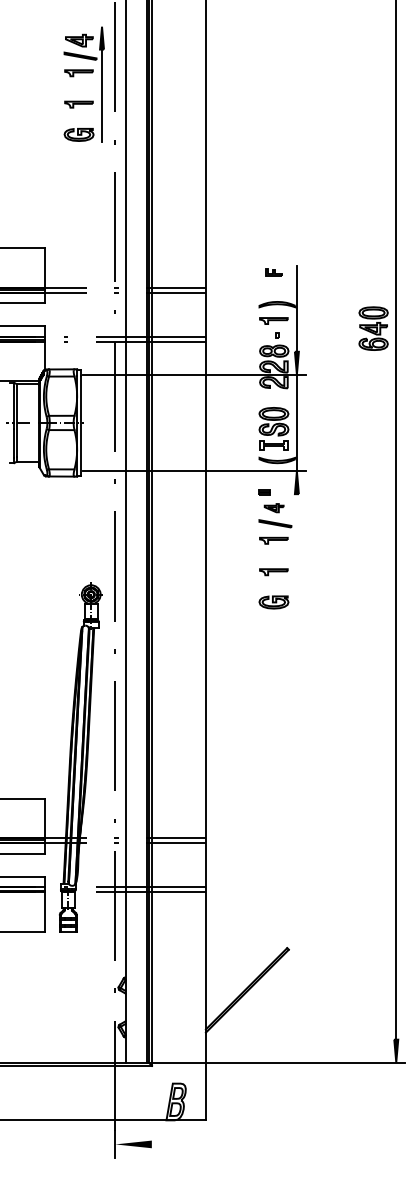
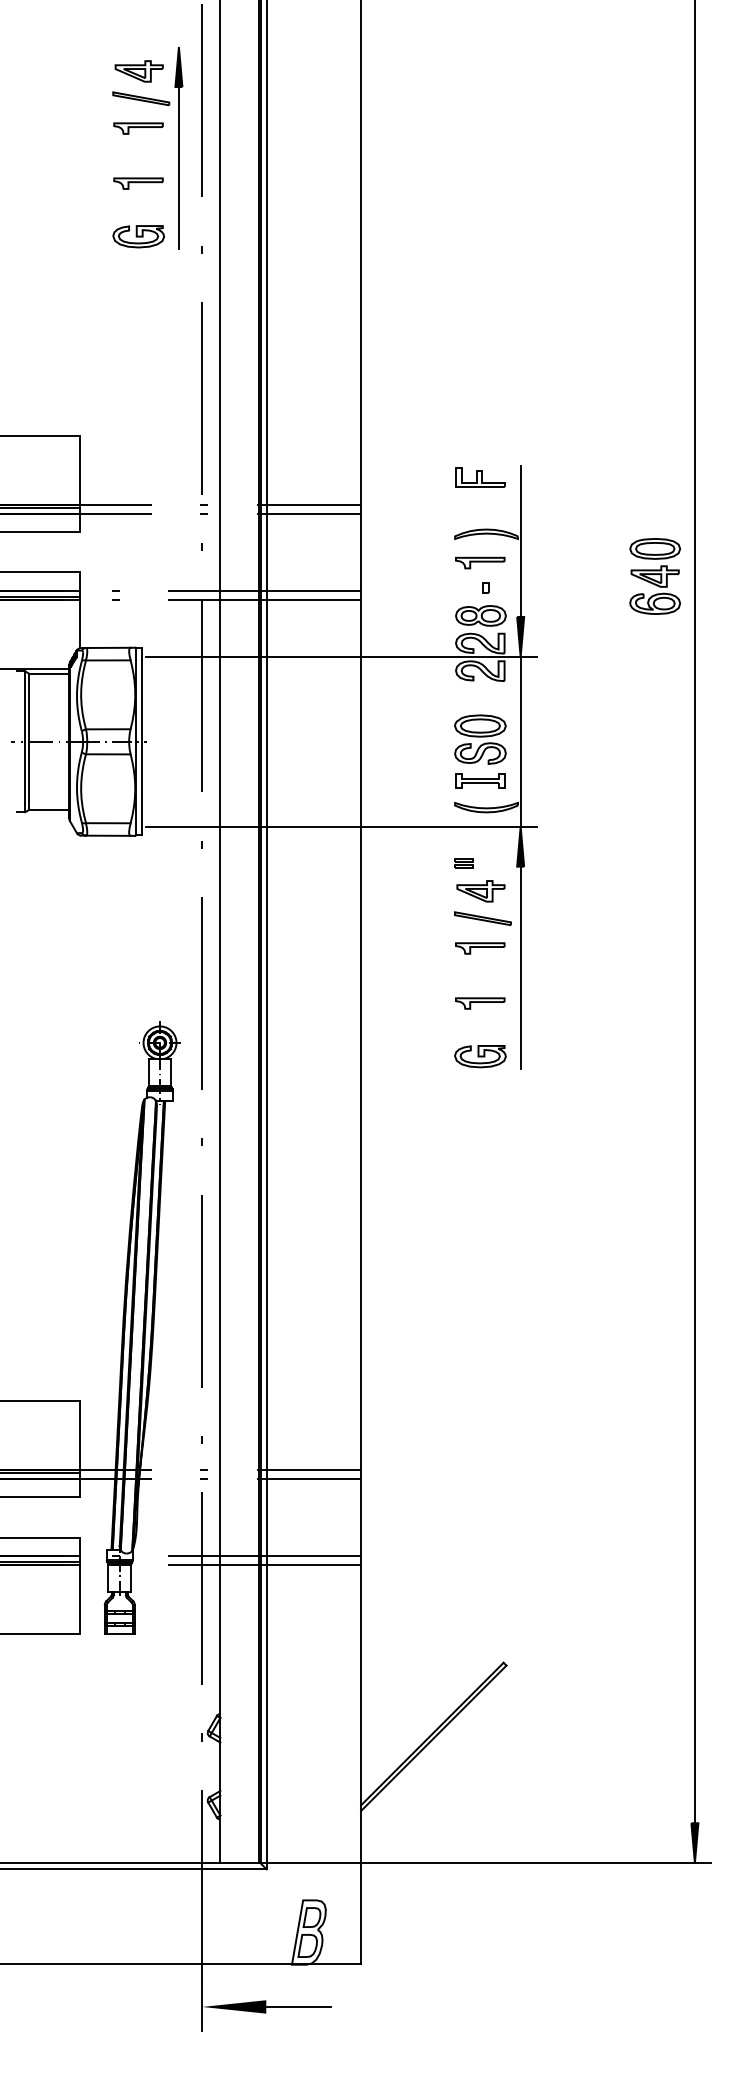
part: (273, 272) -> (479, 477), size x1.67
part: (273, 507) -> (479, 890), size x1.43
line: (296, 551) -> (519, 967), added
line: (169, 1144) -> (297, 2007), added

